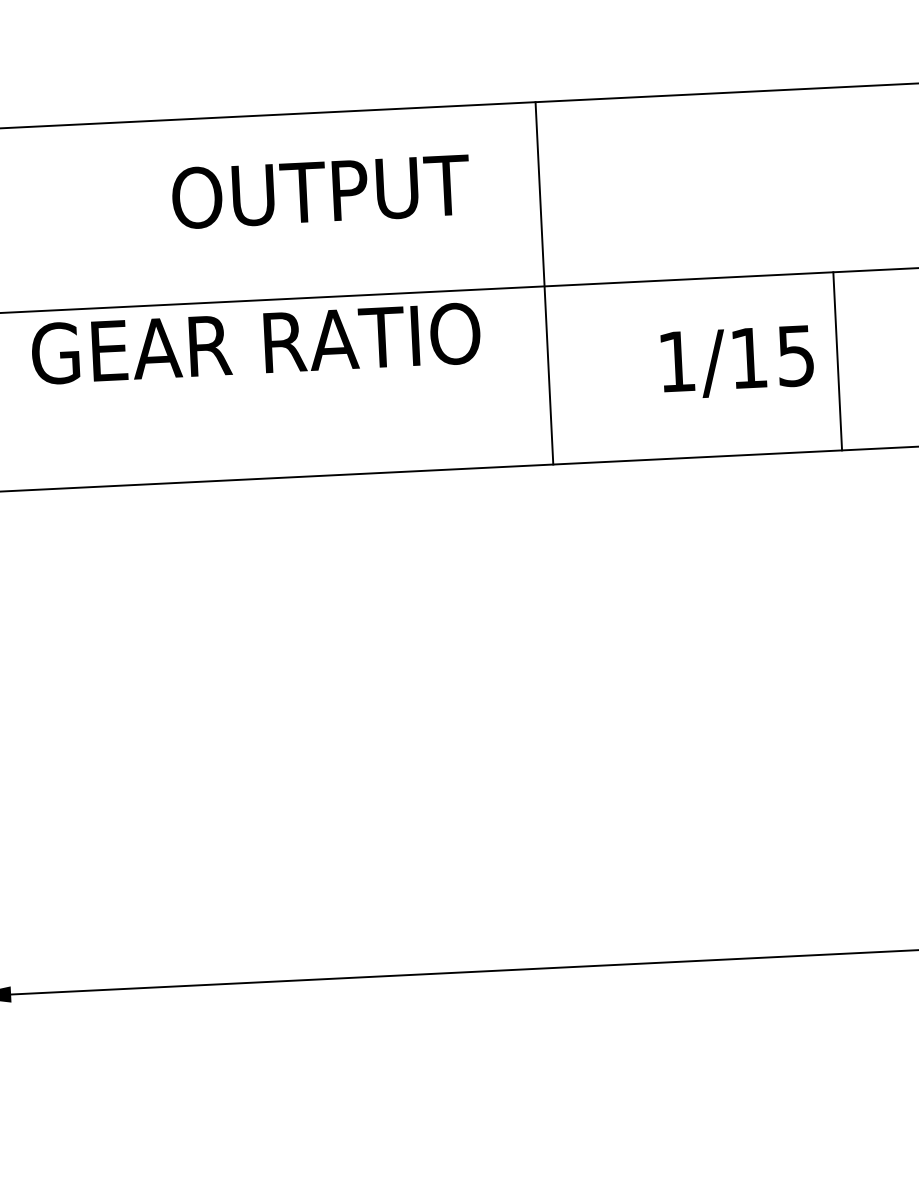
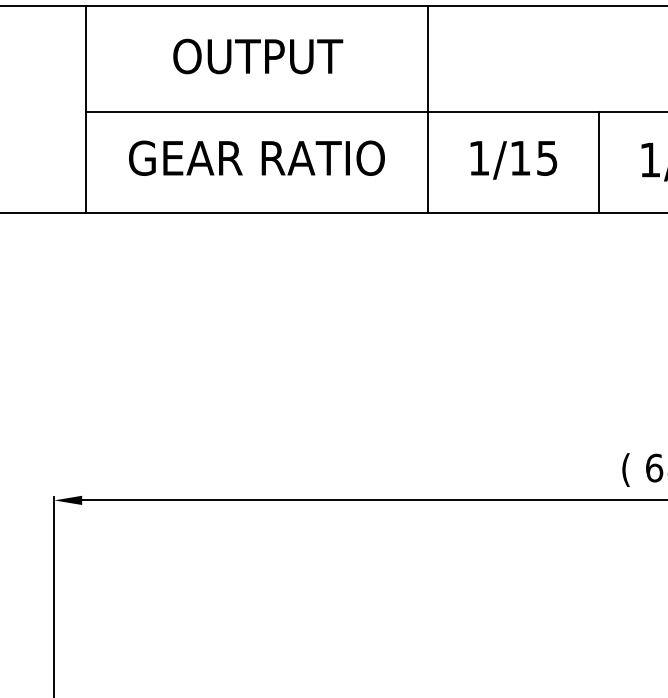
text: (321, 191) -> (258, 56), moved
line: (543, 282) -> (427, 109), moved
text: (255, 342) -> (256, 157), moved
line: (836, 361) -> (598, 162), moved

